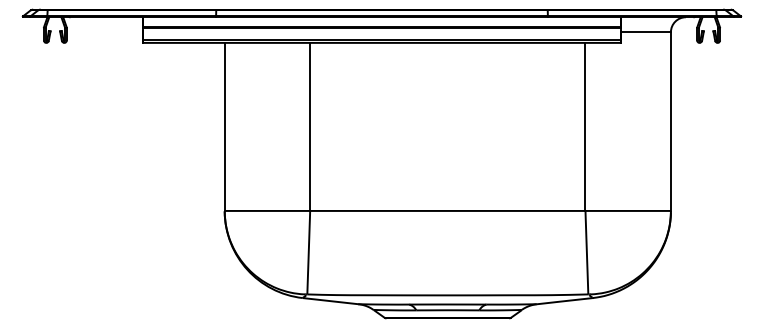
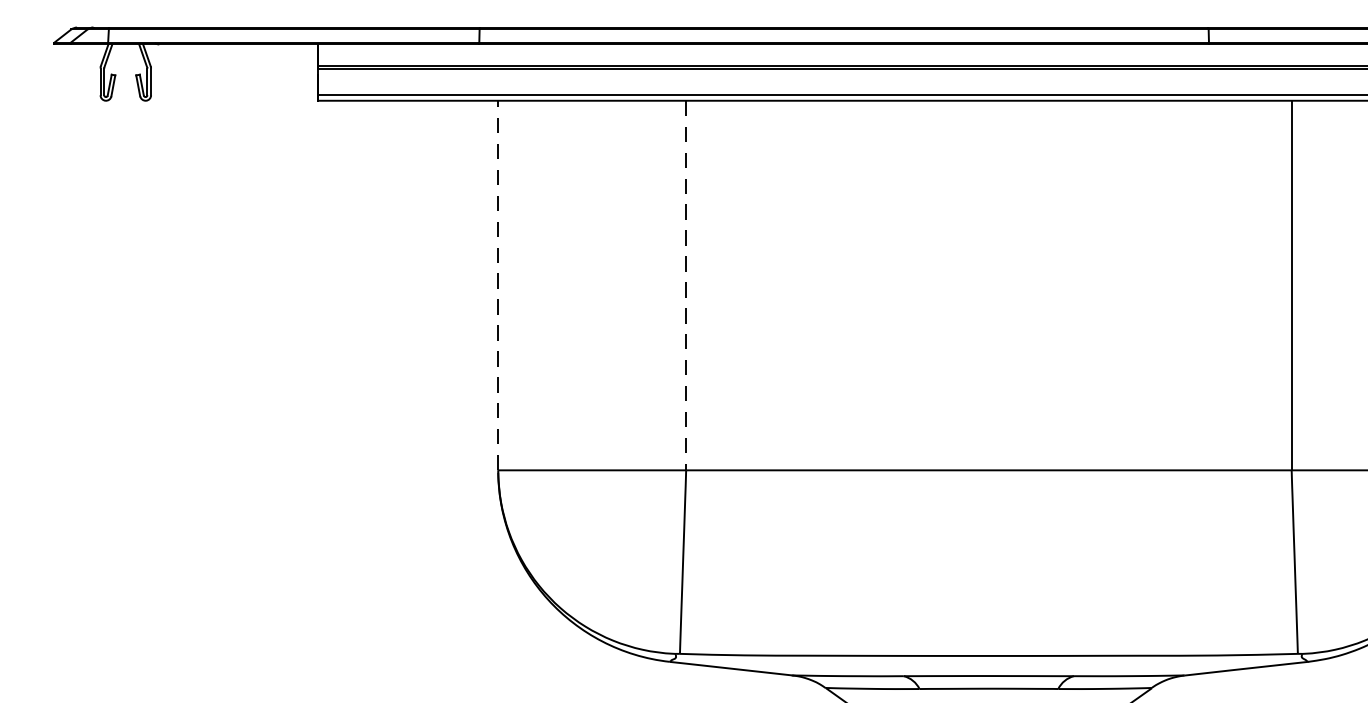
line: (224, 126) -> (497, 284), solid -> dashed
line: (310, 127) -> (686, 286), solid -> dashed

